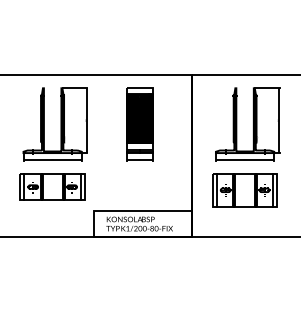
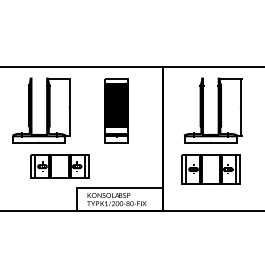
part: (52, 186) -> (59, 166), moved

